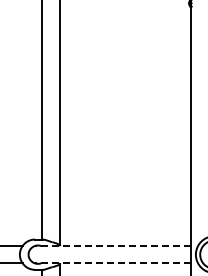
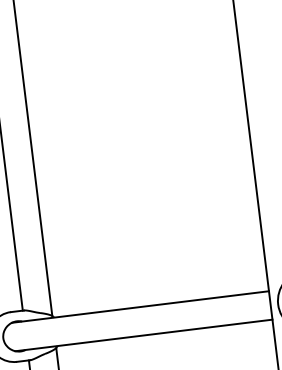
line: (112, 246) -> (139, 307), dashed -> solid
line: (112, 263) -> (142, 335), dashed -> solid

